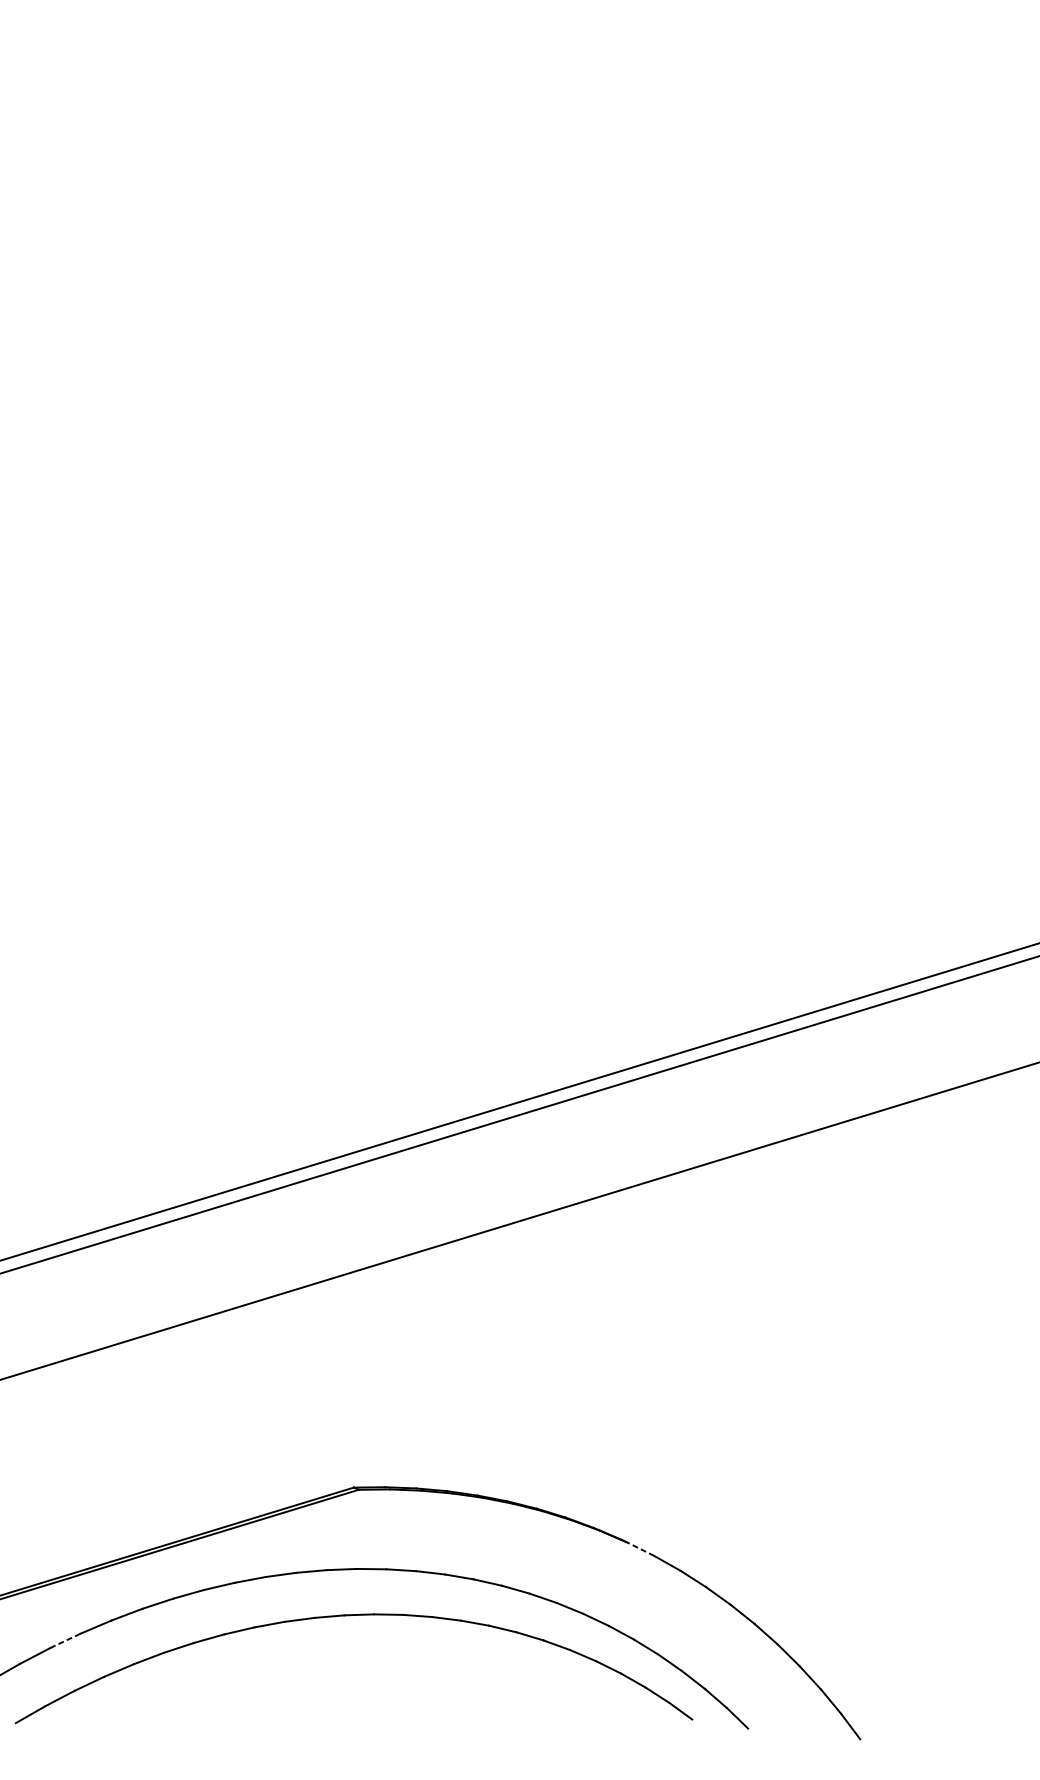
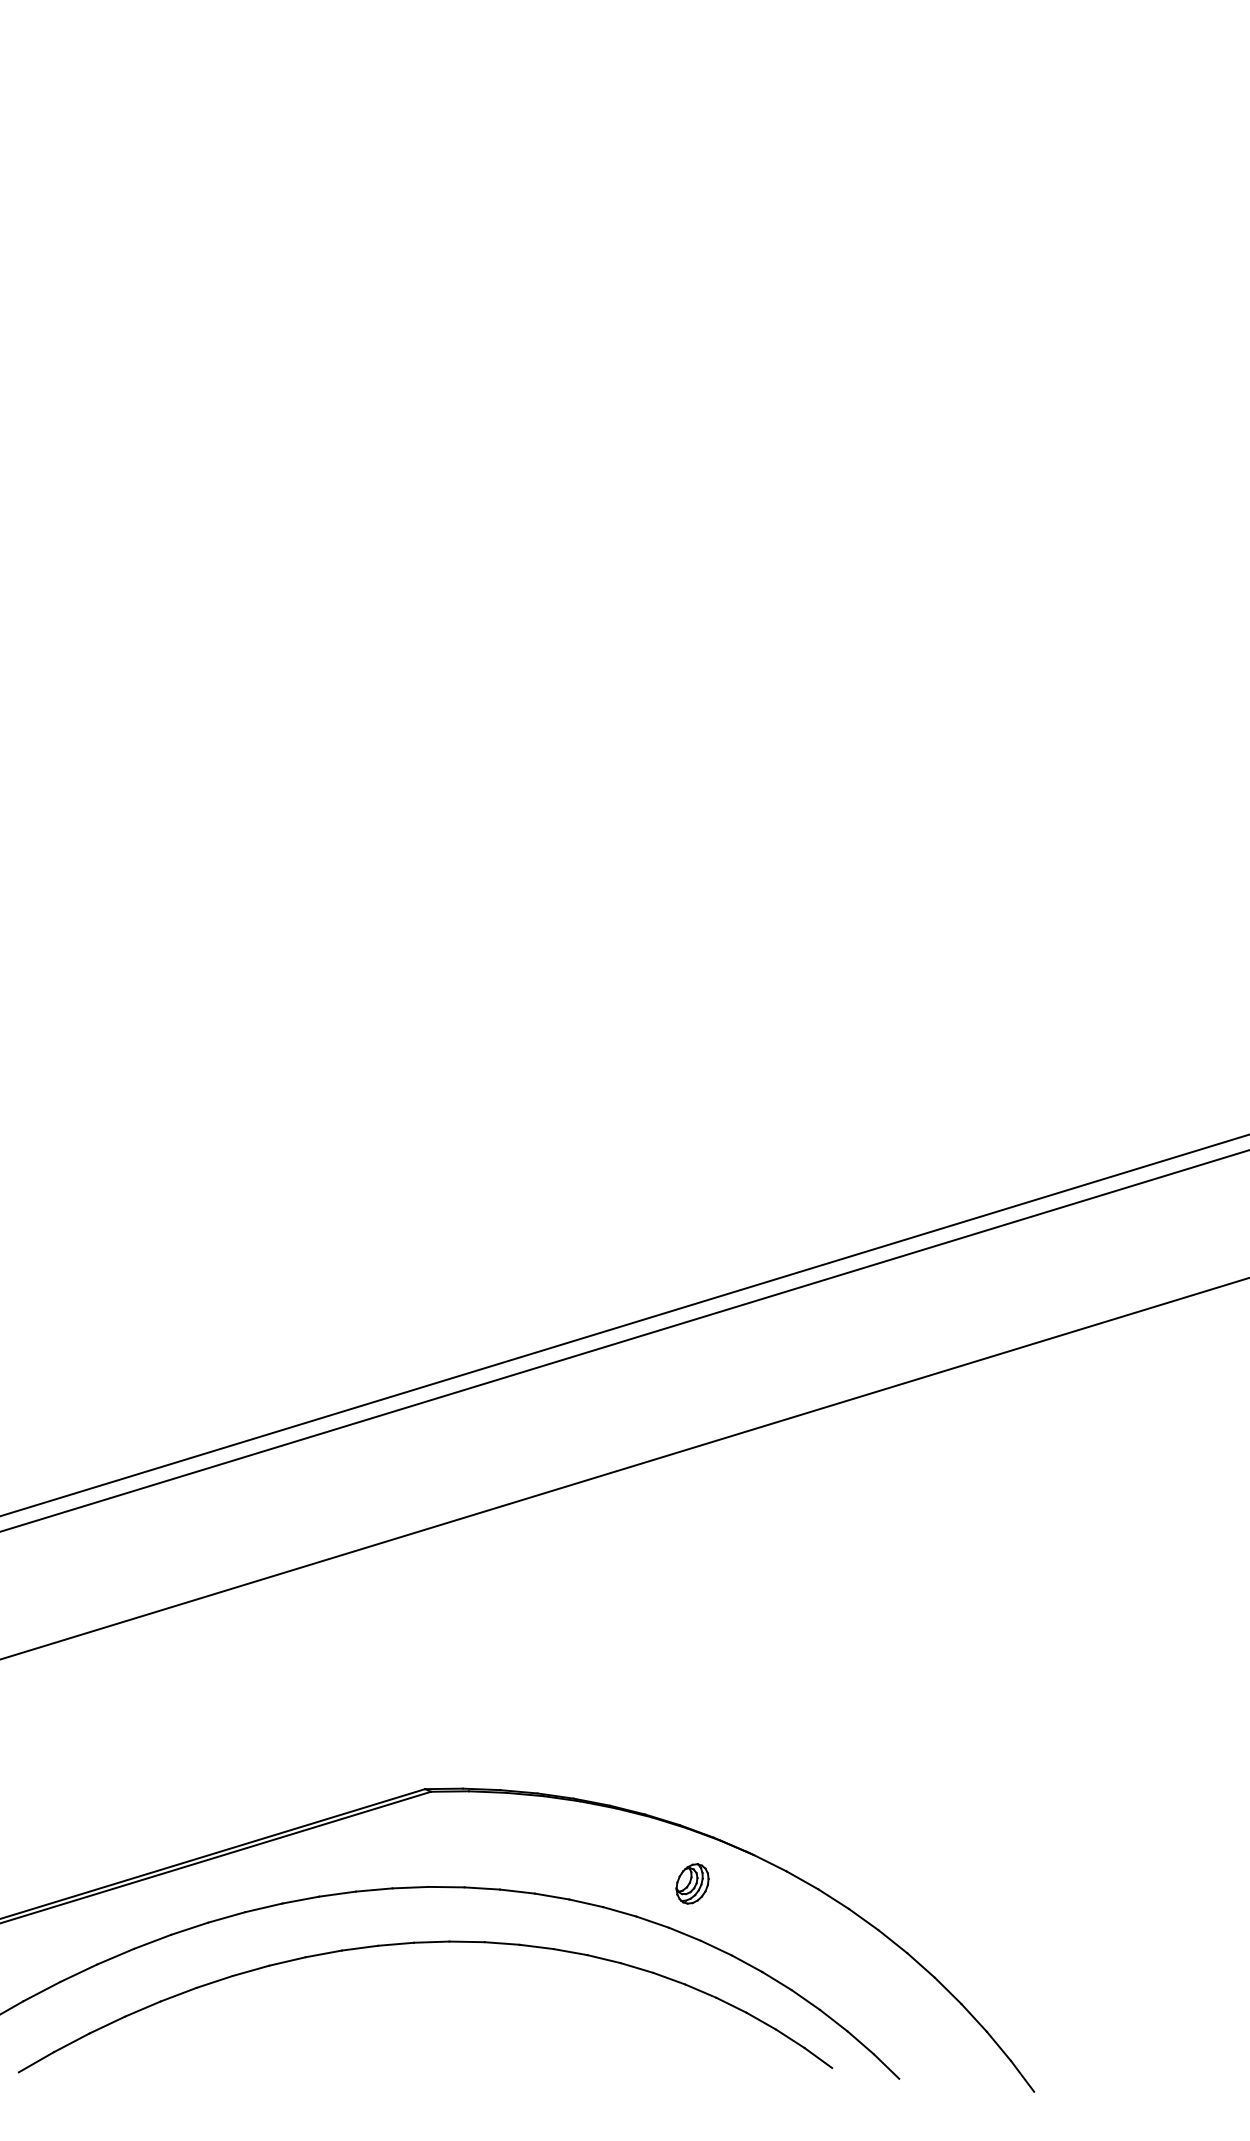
line: (640, 1549) -> (769, 1863), dashed -> solid
part: (576, 1566) -> (692, 1883), added
line: (66, 1640) -> (79, 1973), dashed -> solid

